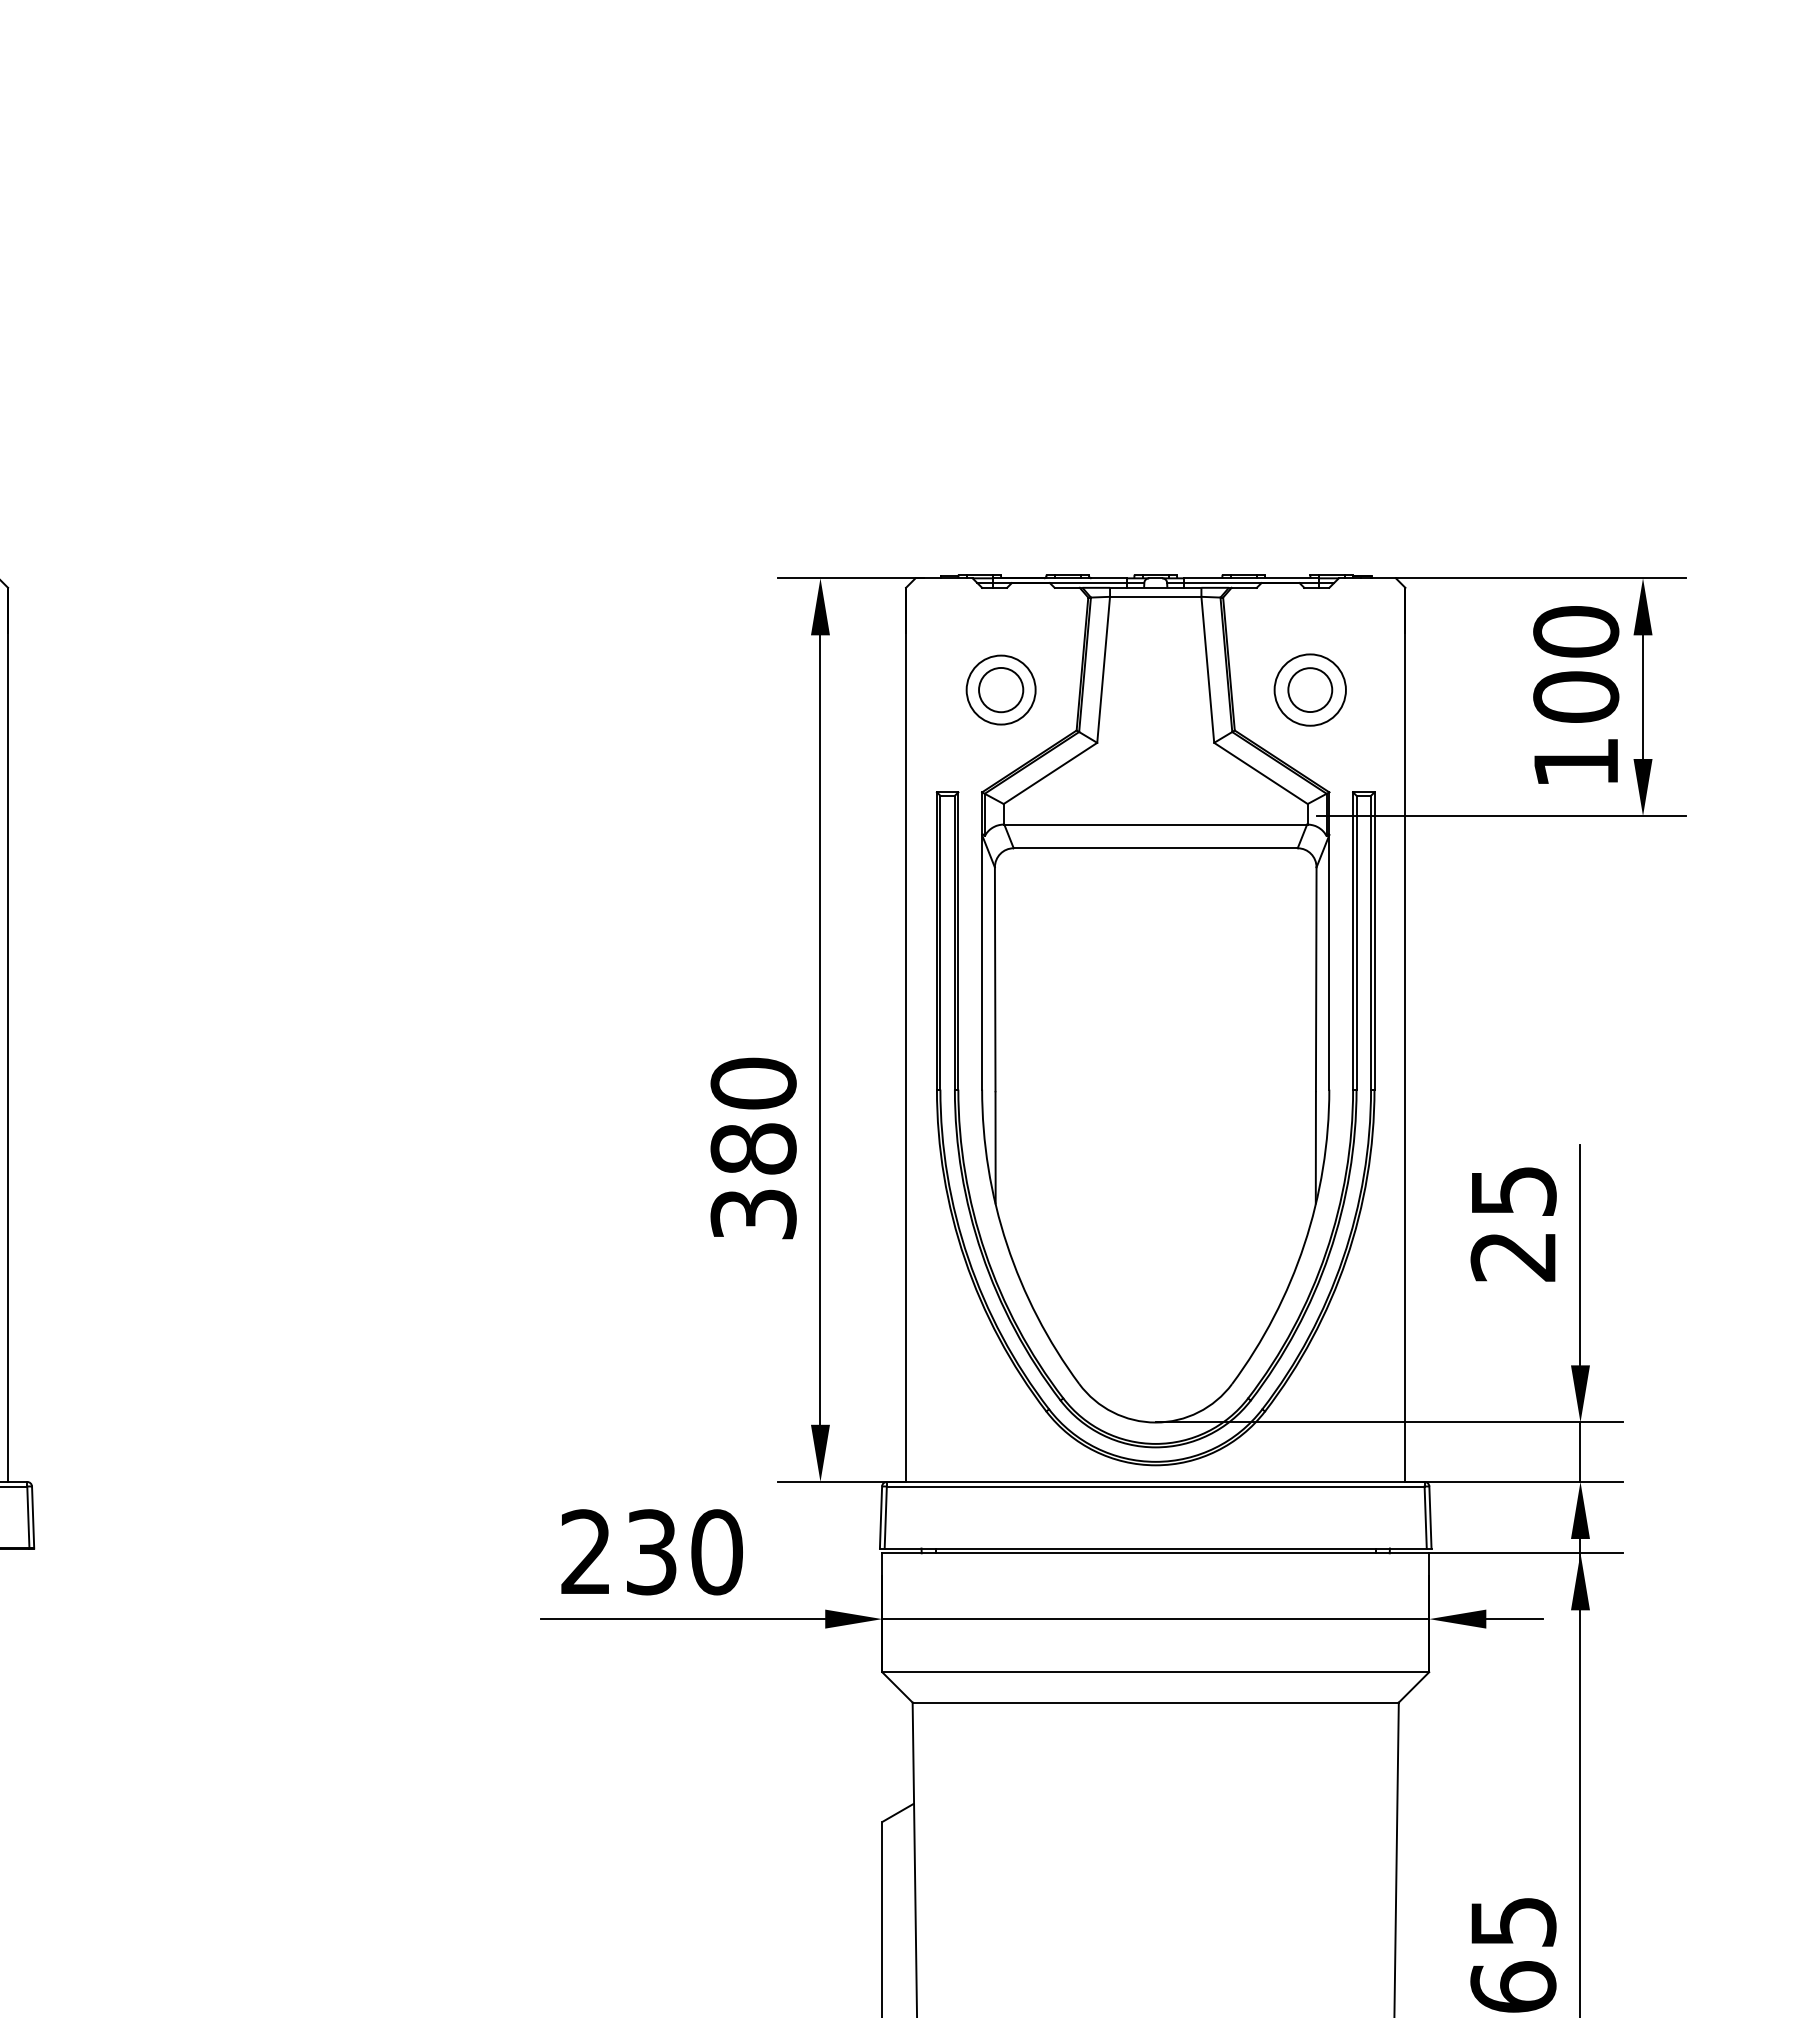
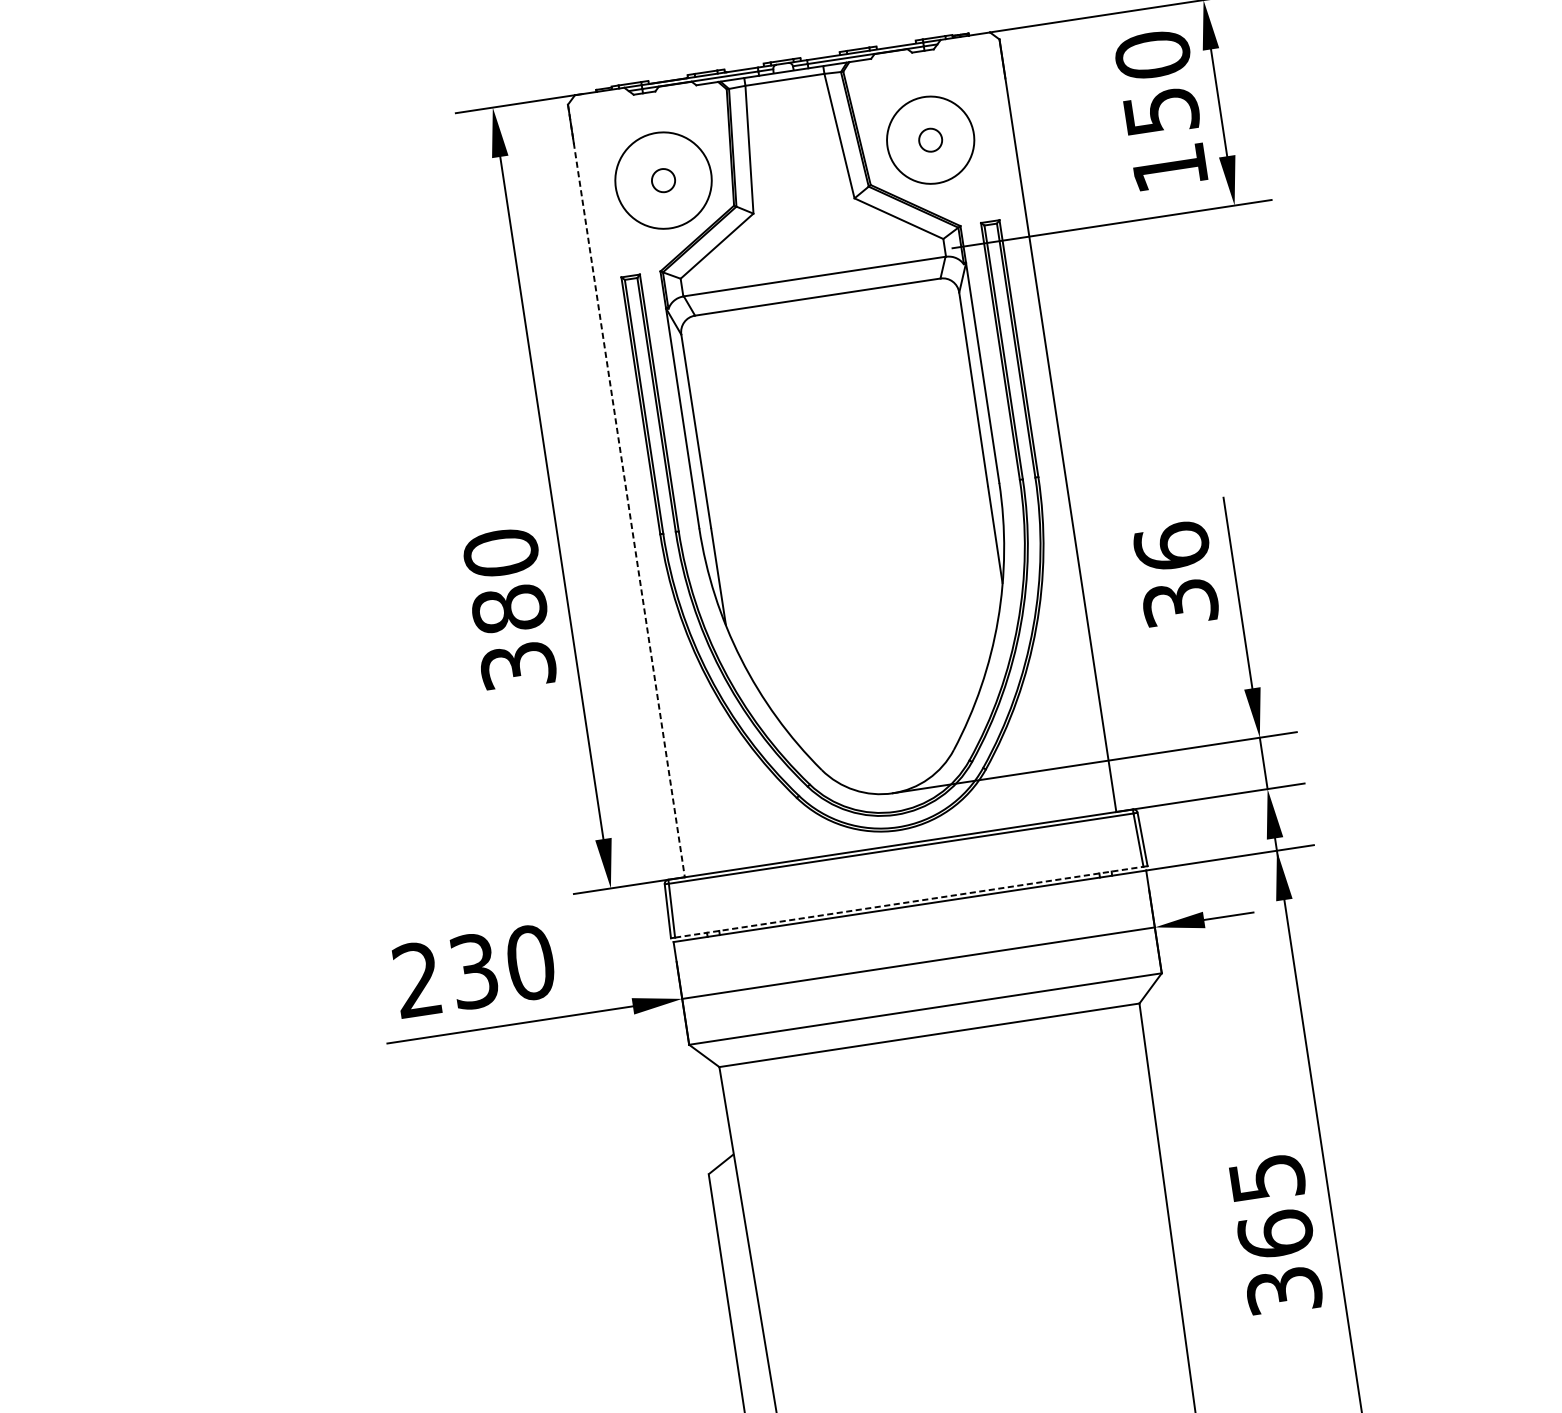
circle: (1000, 689) -> (662, 180), size x1.6
circle: (1001, 689) -> (663, 180), size x0.6
circle: (1309, 689) -> (929, 139), size x1.4
circle: (1310, 690) -> (930, 140), size x0.6
text: (1576, 696) -> (1161, 110), 100 -> 150
line: (906, 1035) -> (626, 491), solid -> dashed
text: (1513, 1223) -> (1175, 574), 25 -> 36
line: (1156, 1548) -> (909, 902), solid -> dashed

